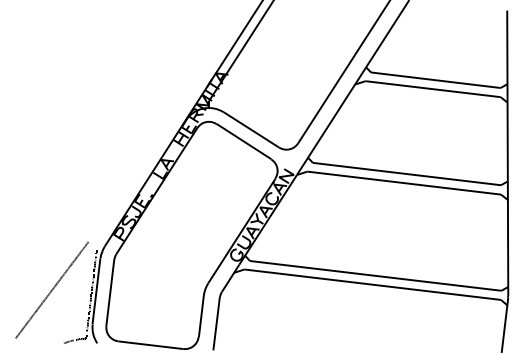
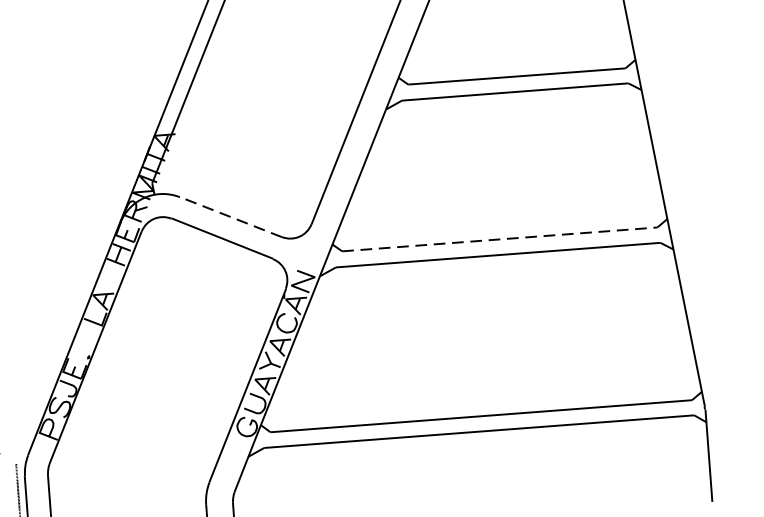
line: (251, 129) -> (230, 216), solid -> dashed
line: (407, 174) -> (500, 239), solid -> dashed

